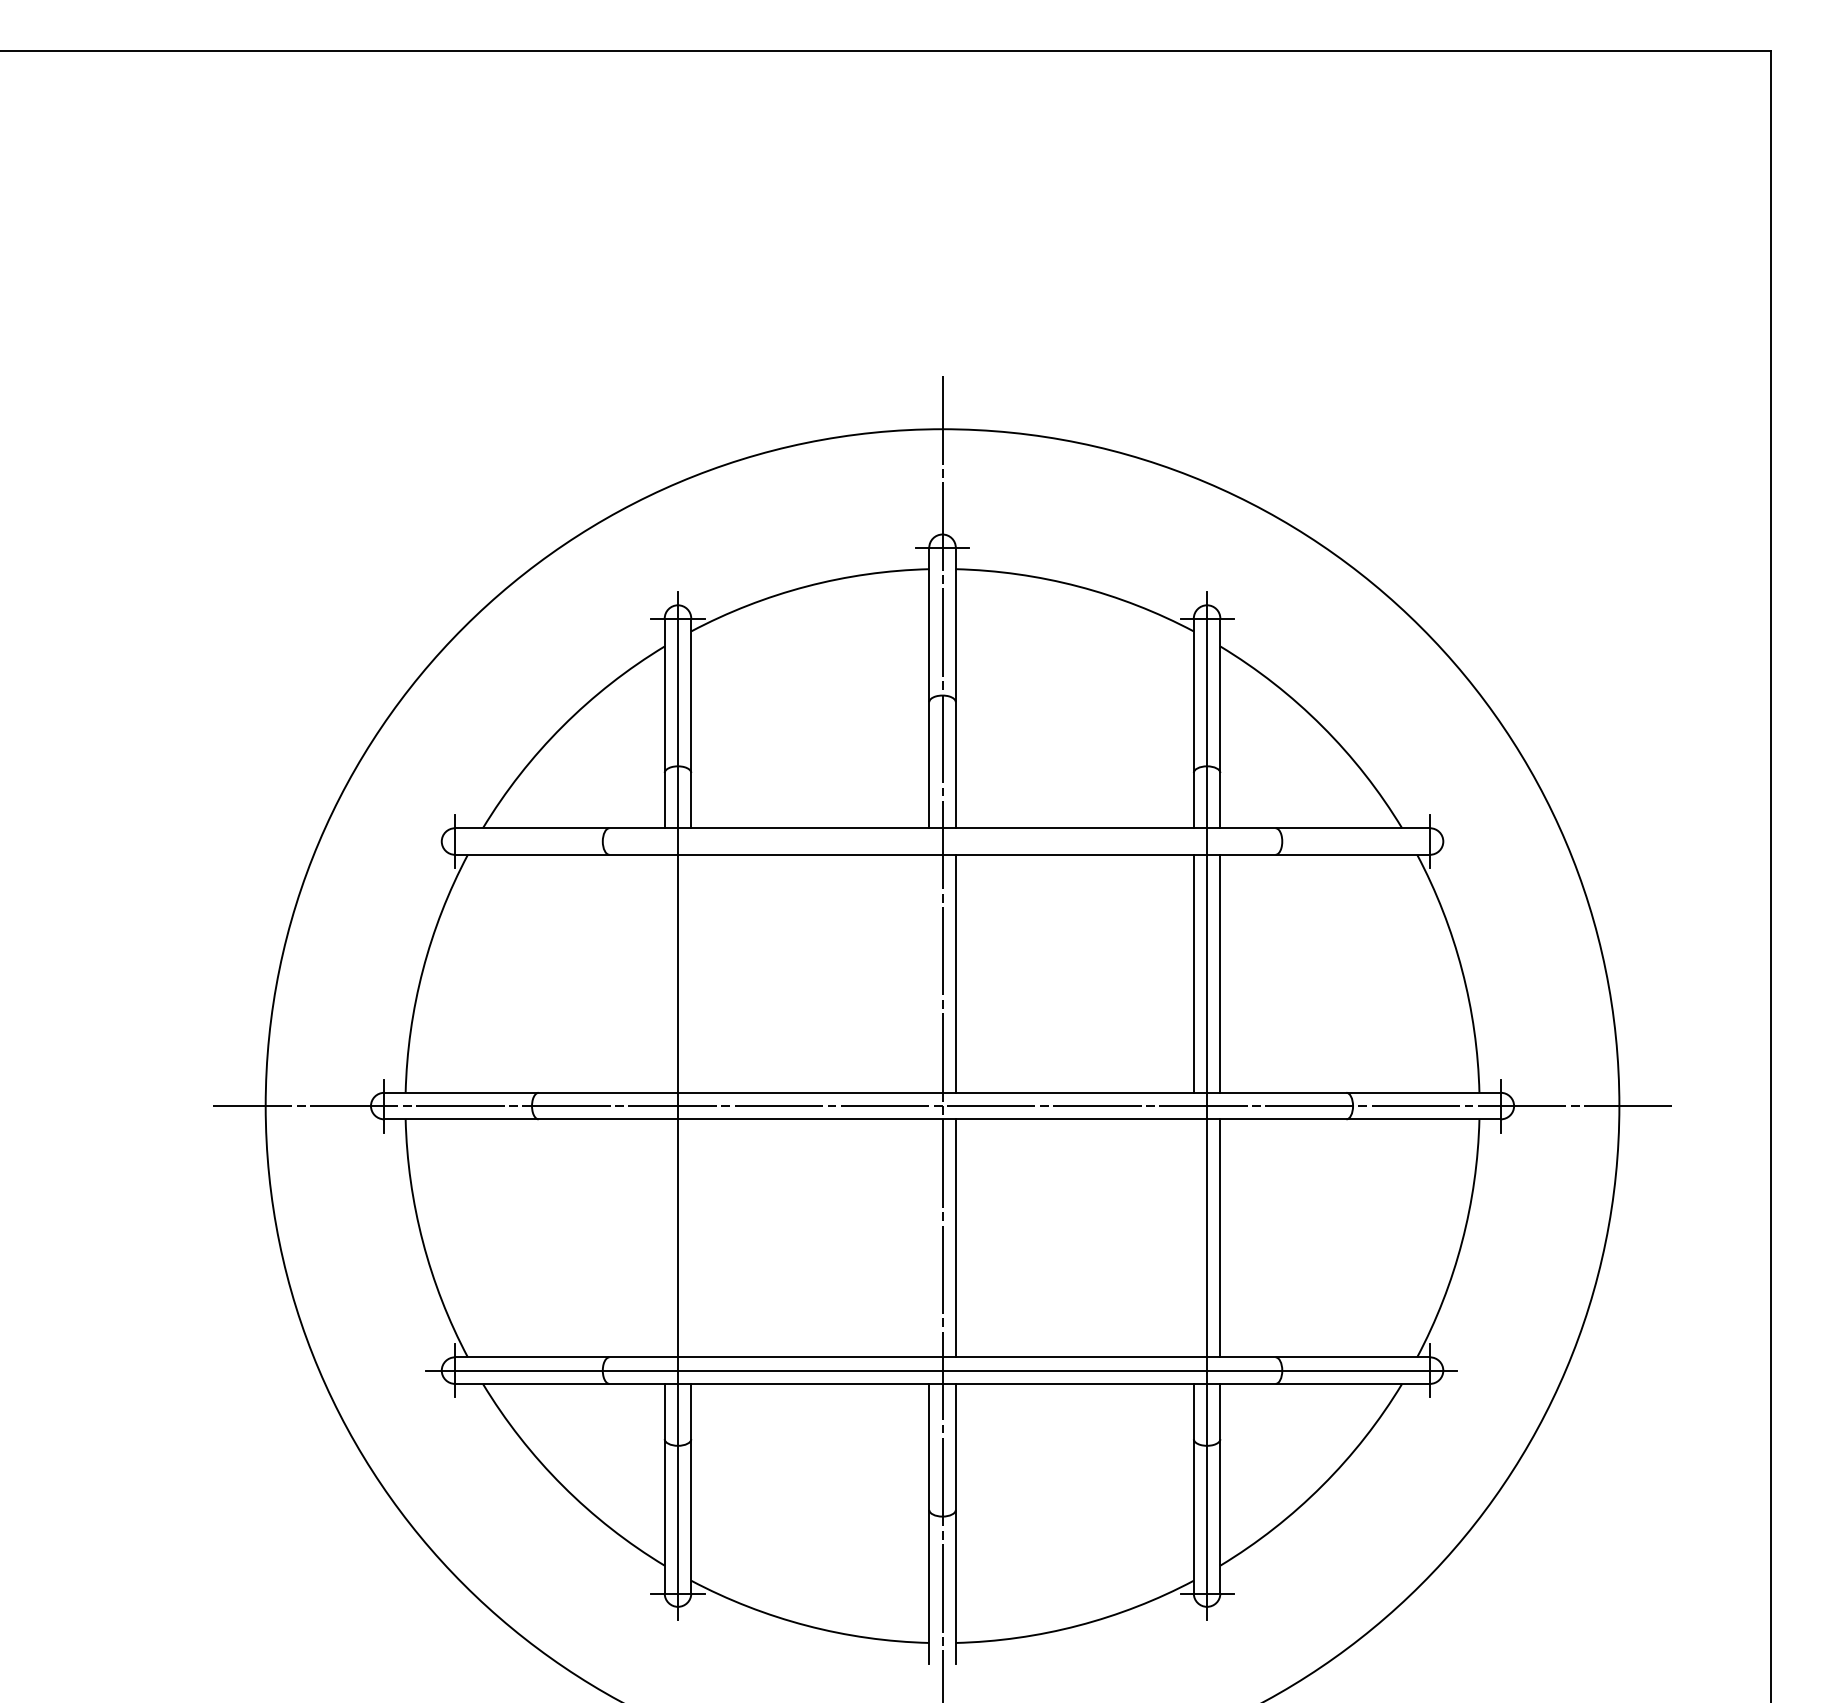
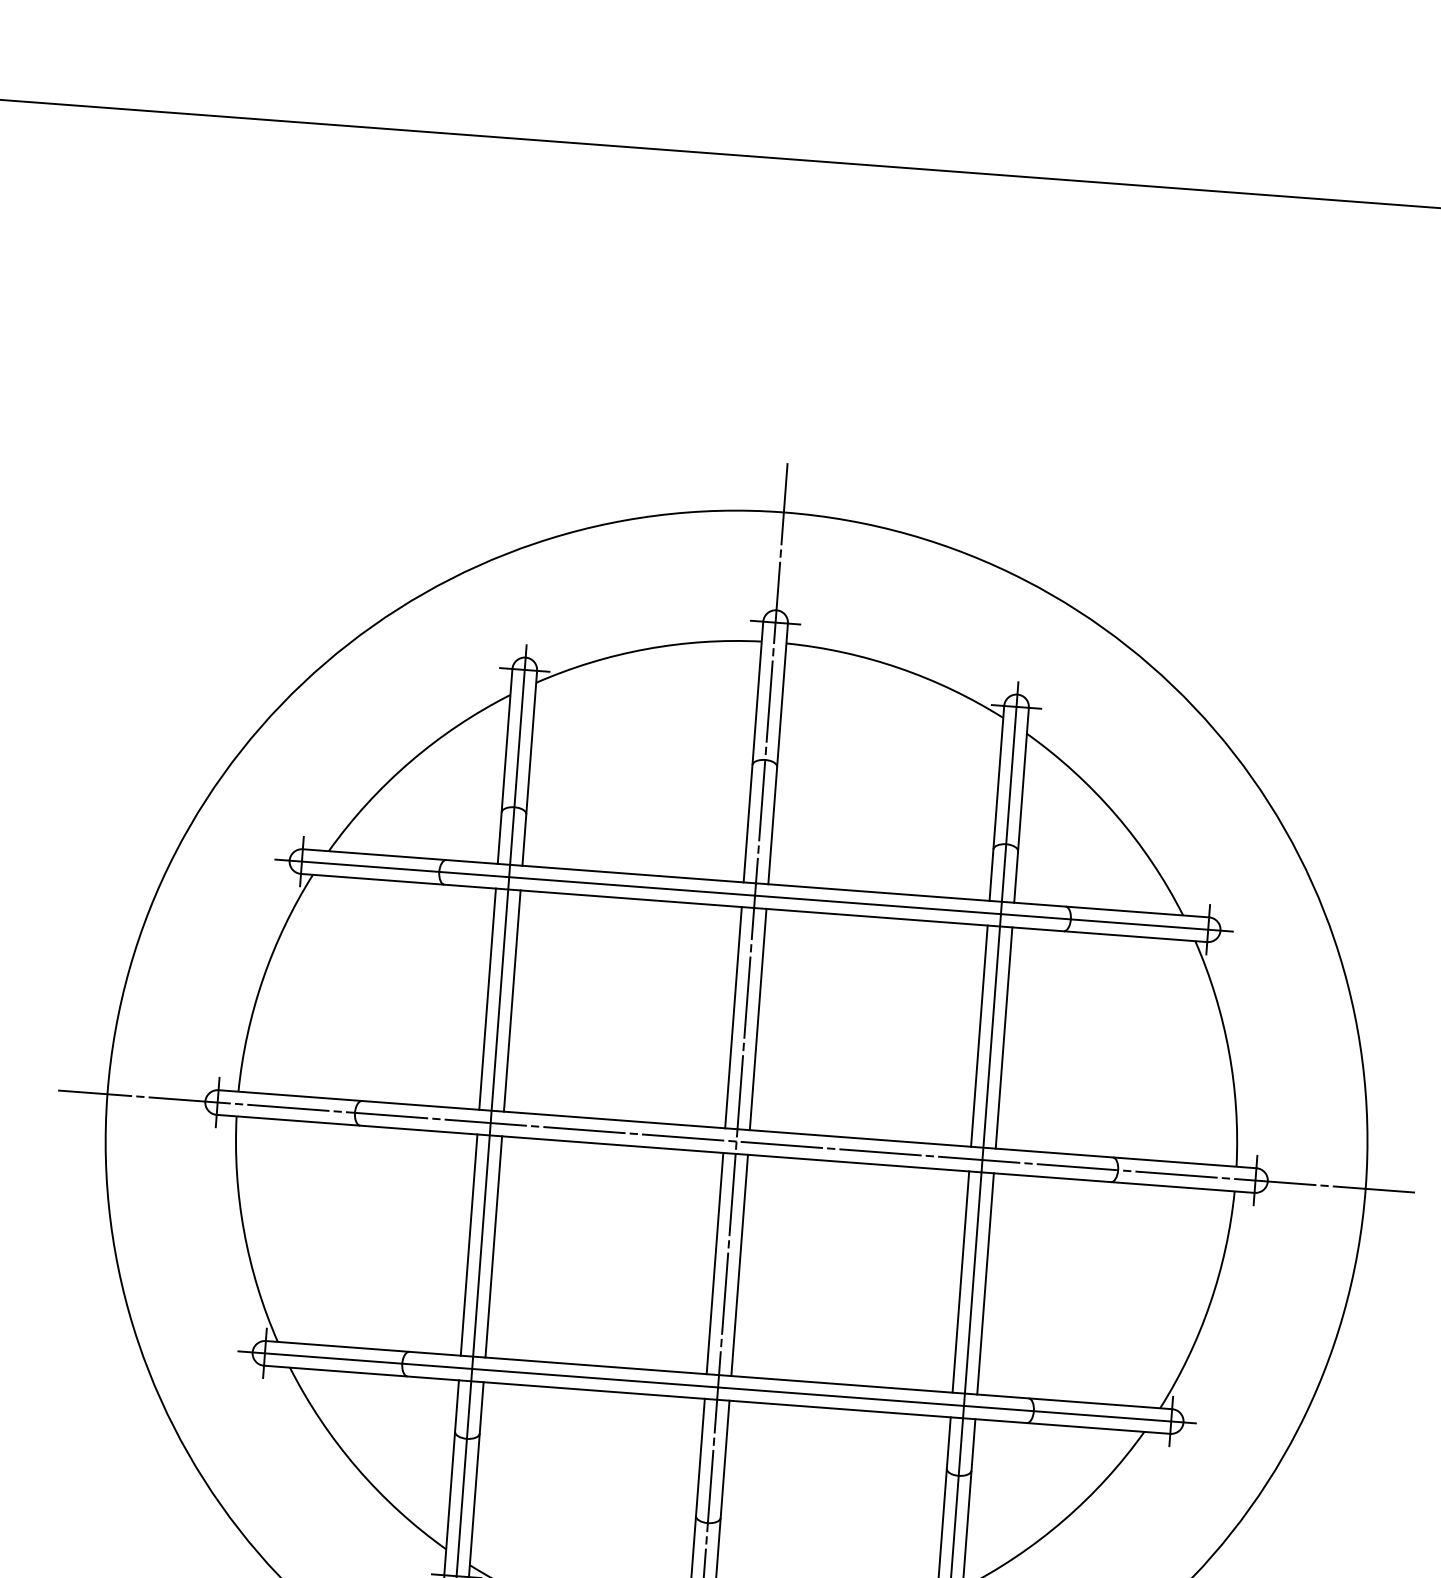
line: (941, 841) -> (754, 895), added
line: (664, 973) -> (487, 998), added
line: (691, 973) -> (512, 1000), added
line: (929, 973) -> (733, 1017), added
line: (664, 1238) -> (468, 1245), added
line: (691, 1238) -> (493, 1247), added
line: (929, 1238) -> (715, 1263), added
line: (1193, 1238) -> (960, 1282), added

